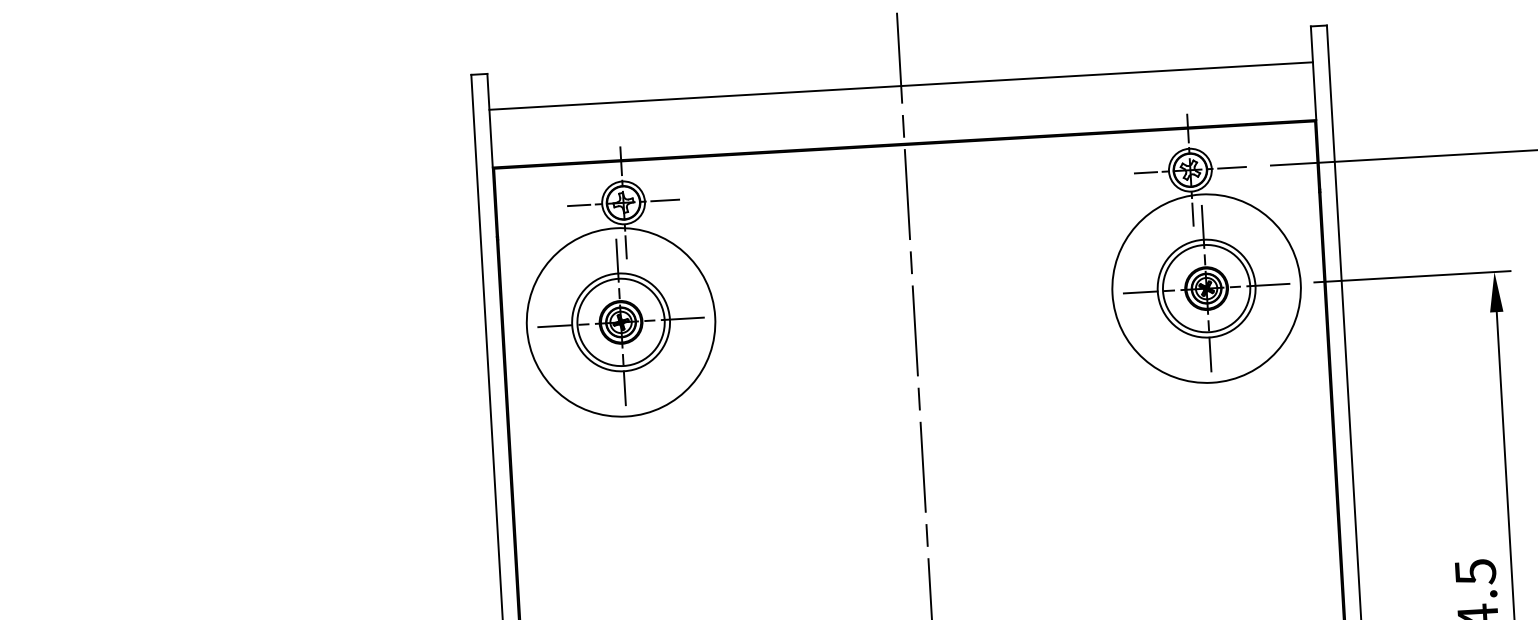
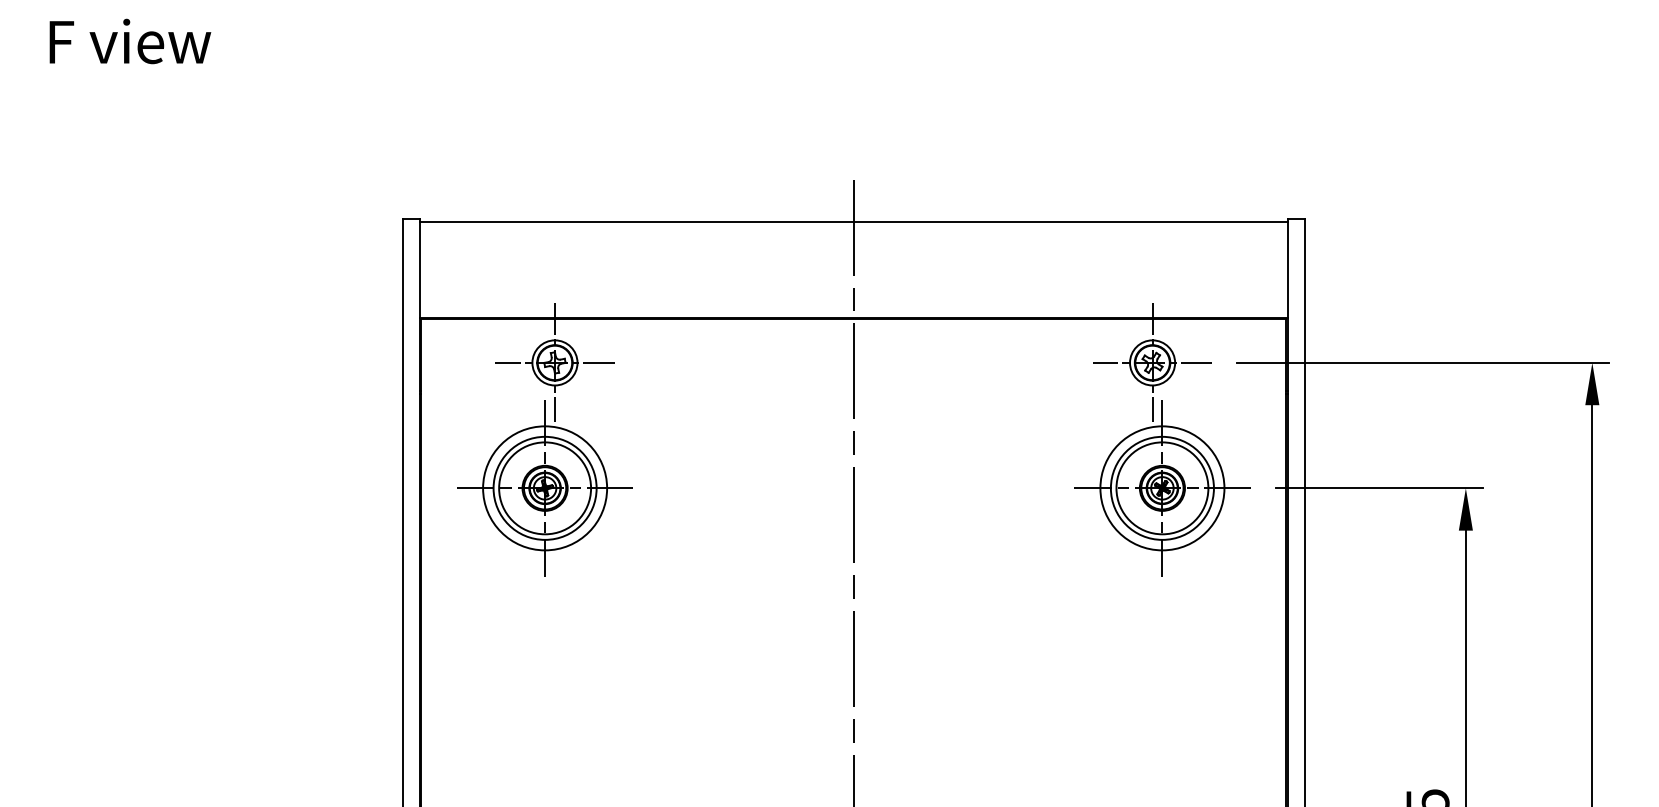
line: (900, 85) -> (853, 221), moved
circle: (1206, 288) -> (1162, 488), size x0.62
circle: (621, 322) -> (545, 488), size x0.62

